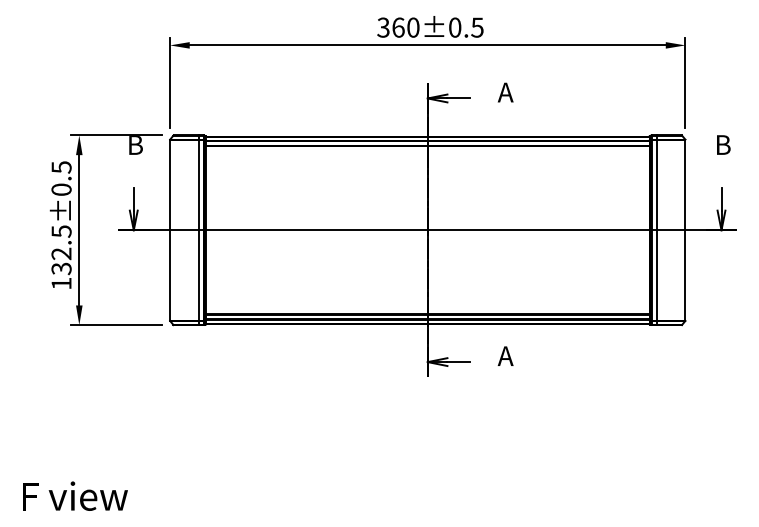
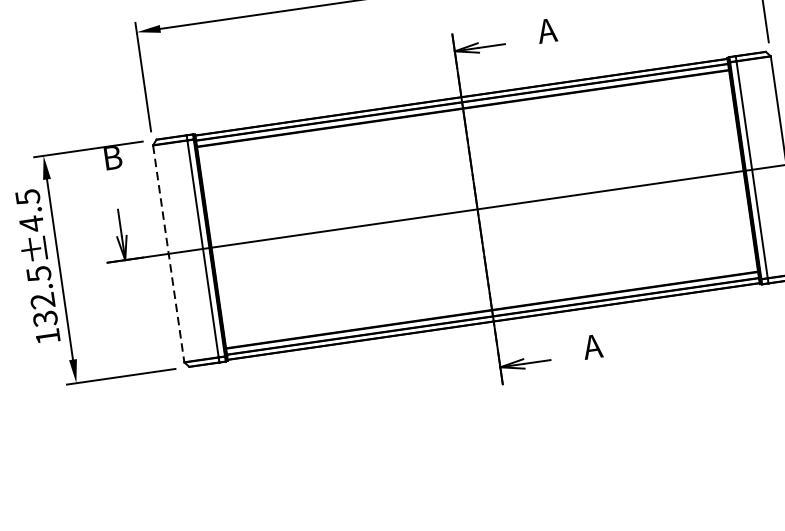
text: (61, 189) -> (31, 223), 132.5±0.5 -> 132.5±4.5
line: (170, 230) -> (169, 254), solid -> dashed

